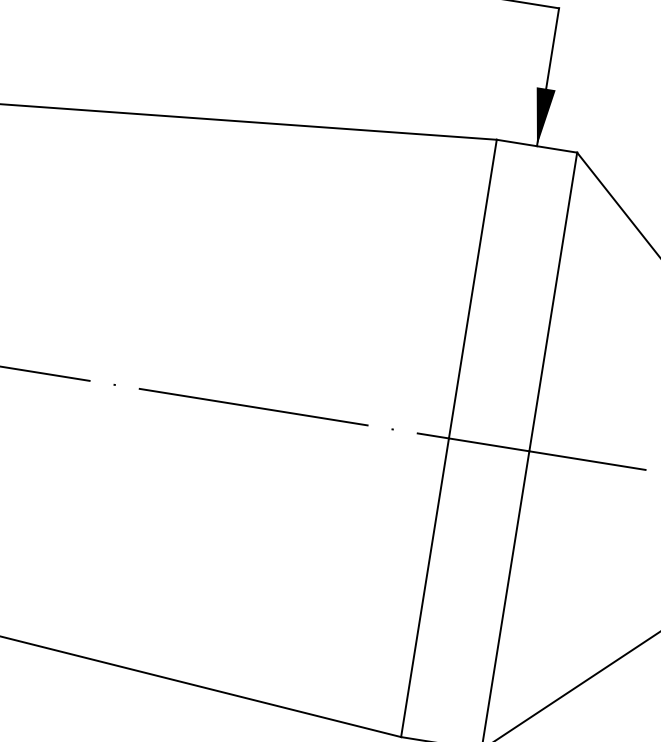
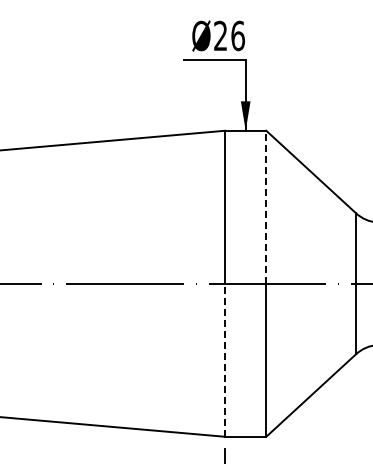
line: (553, 302) -> (266, 207), solid -> dashed
line: (425, 588) -> (225, 360), solid -> dashed

